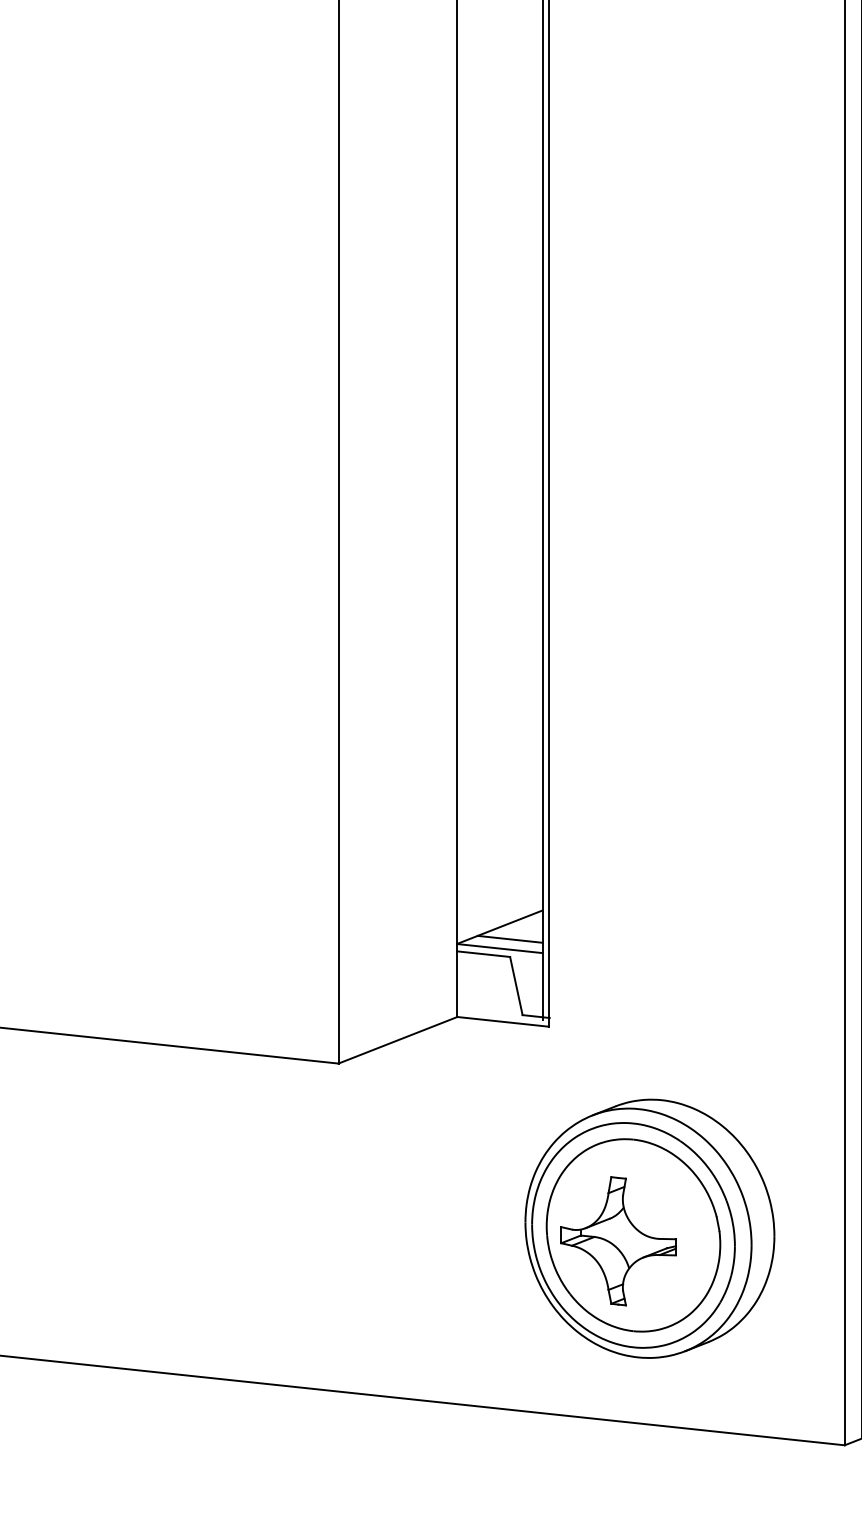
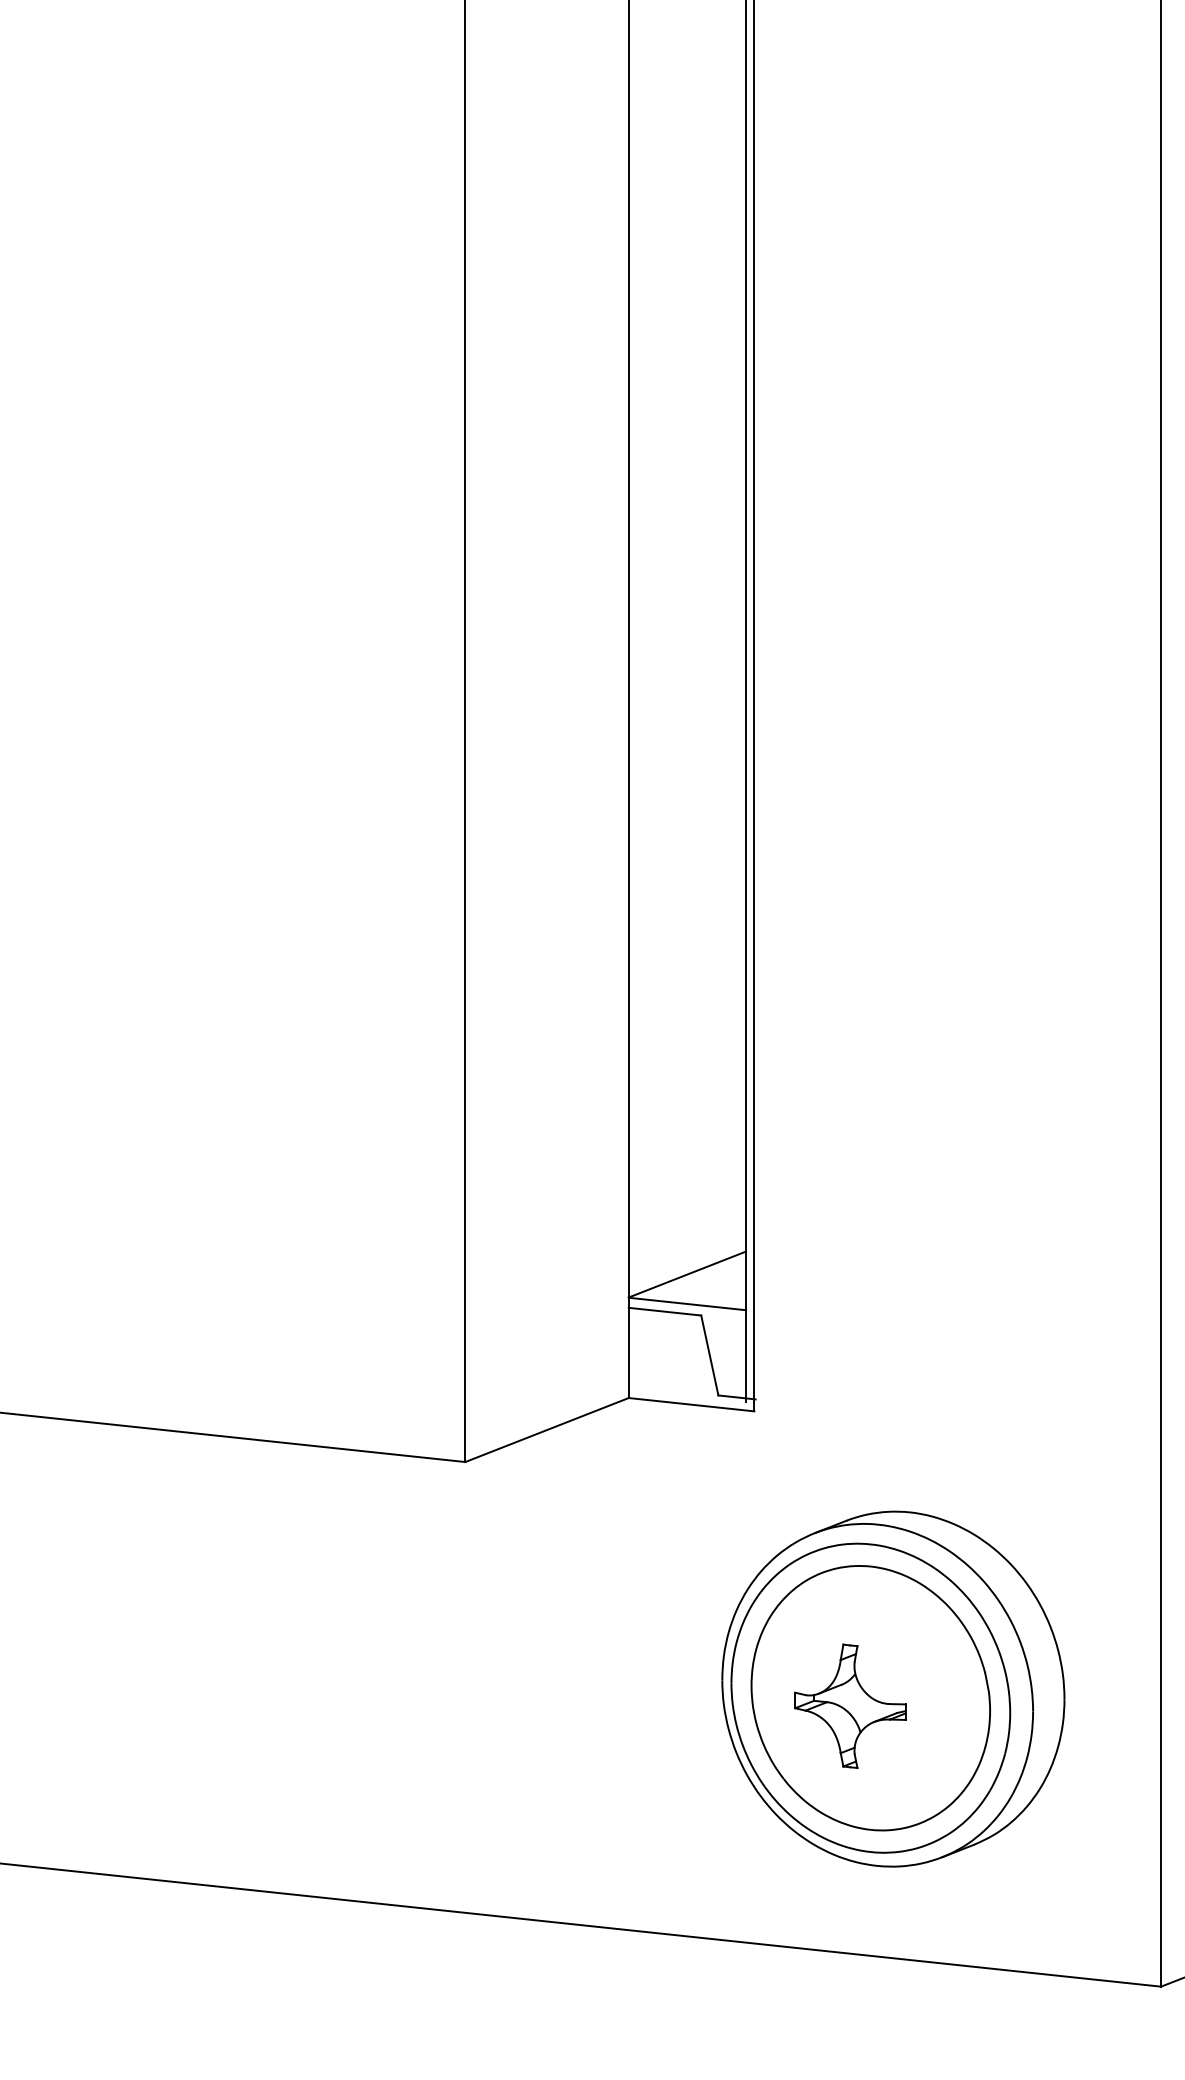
line: (510, 939) -> (701, 1291), removed
part: (618, 1241) -> (850, 1706), size x0.7

